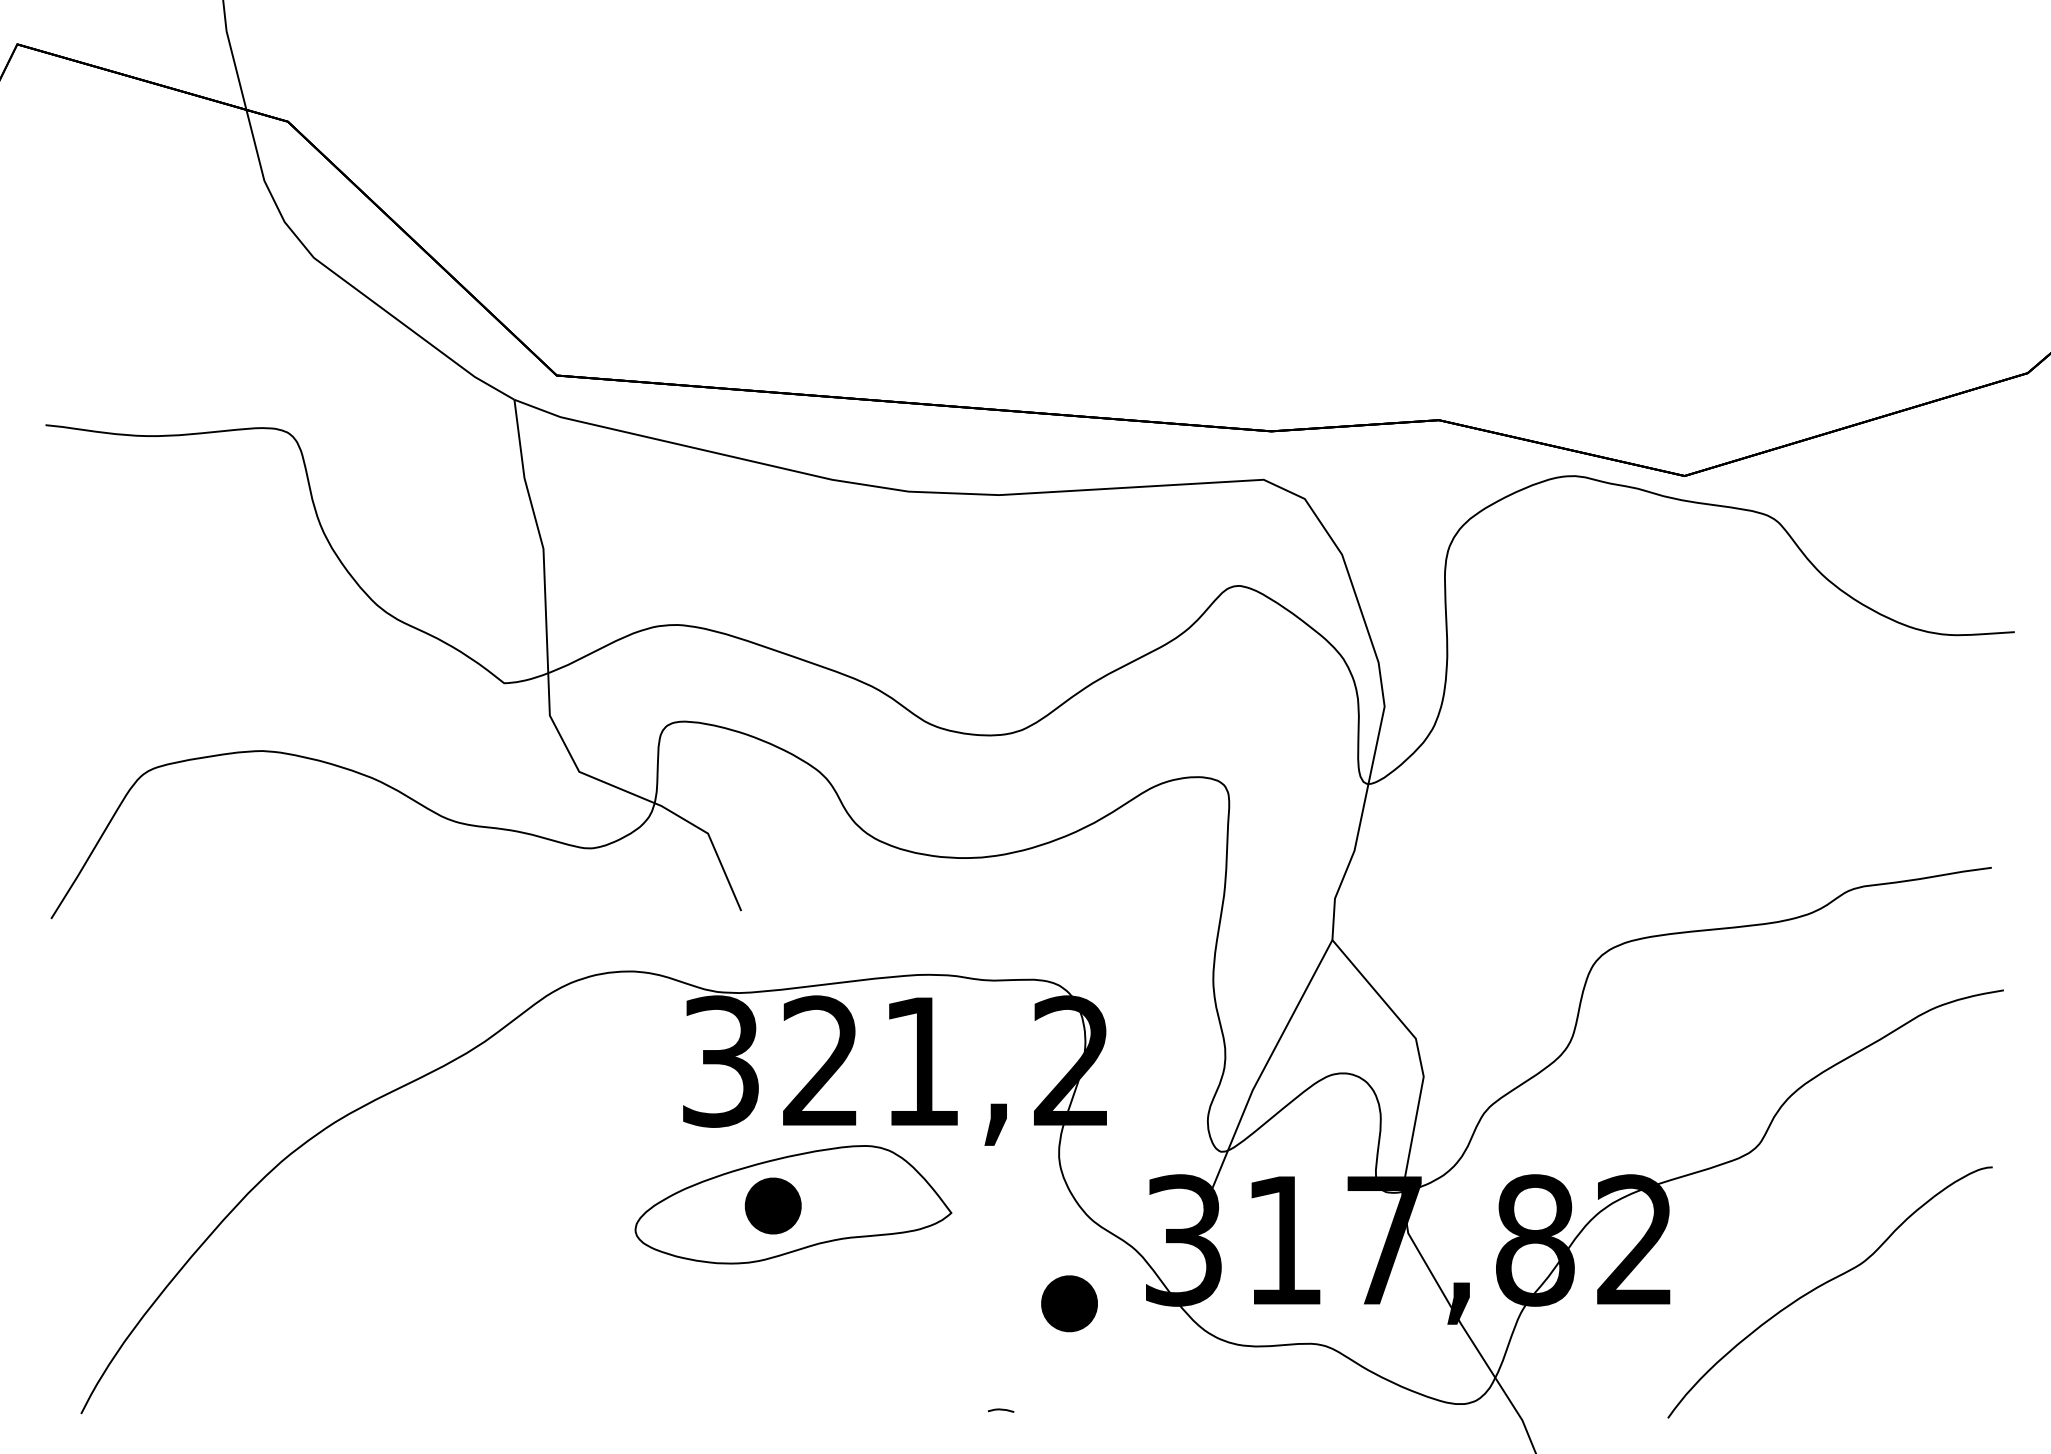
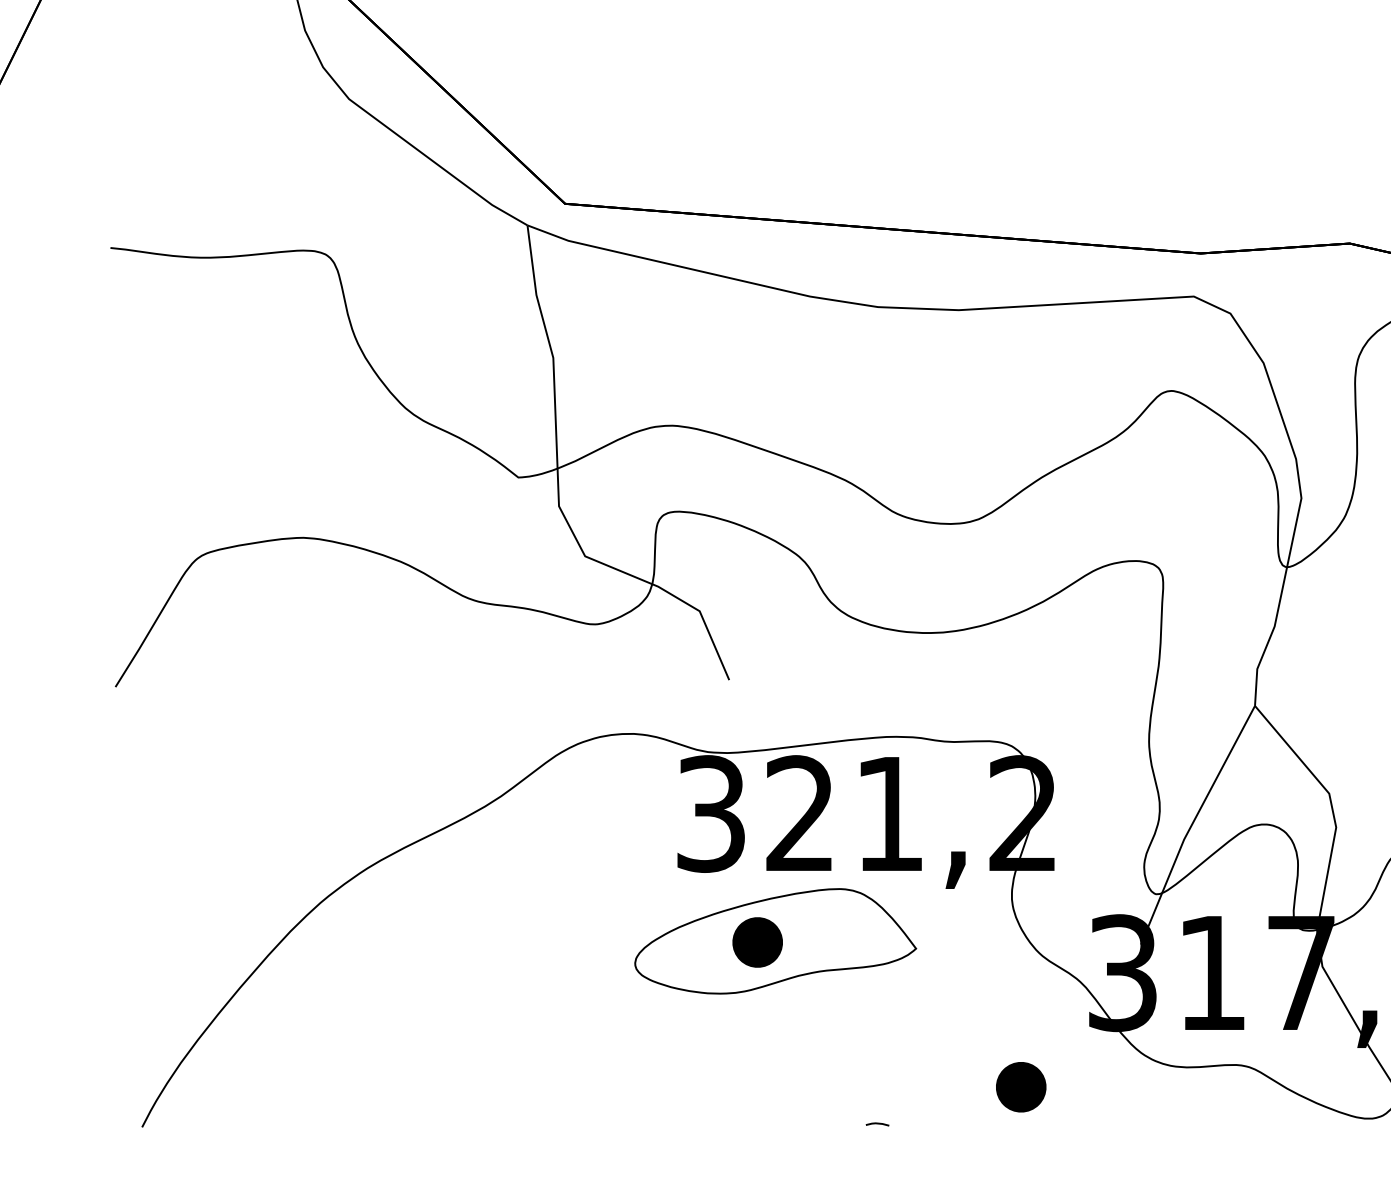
part: (1069, 1303) -> (1021, 1086), moved
line: (1000, 1410) -> (877, 1124), moved

